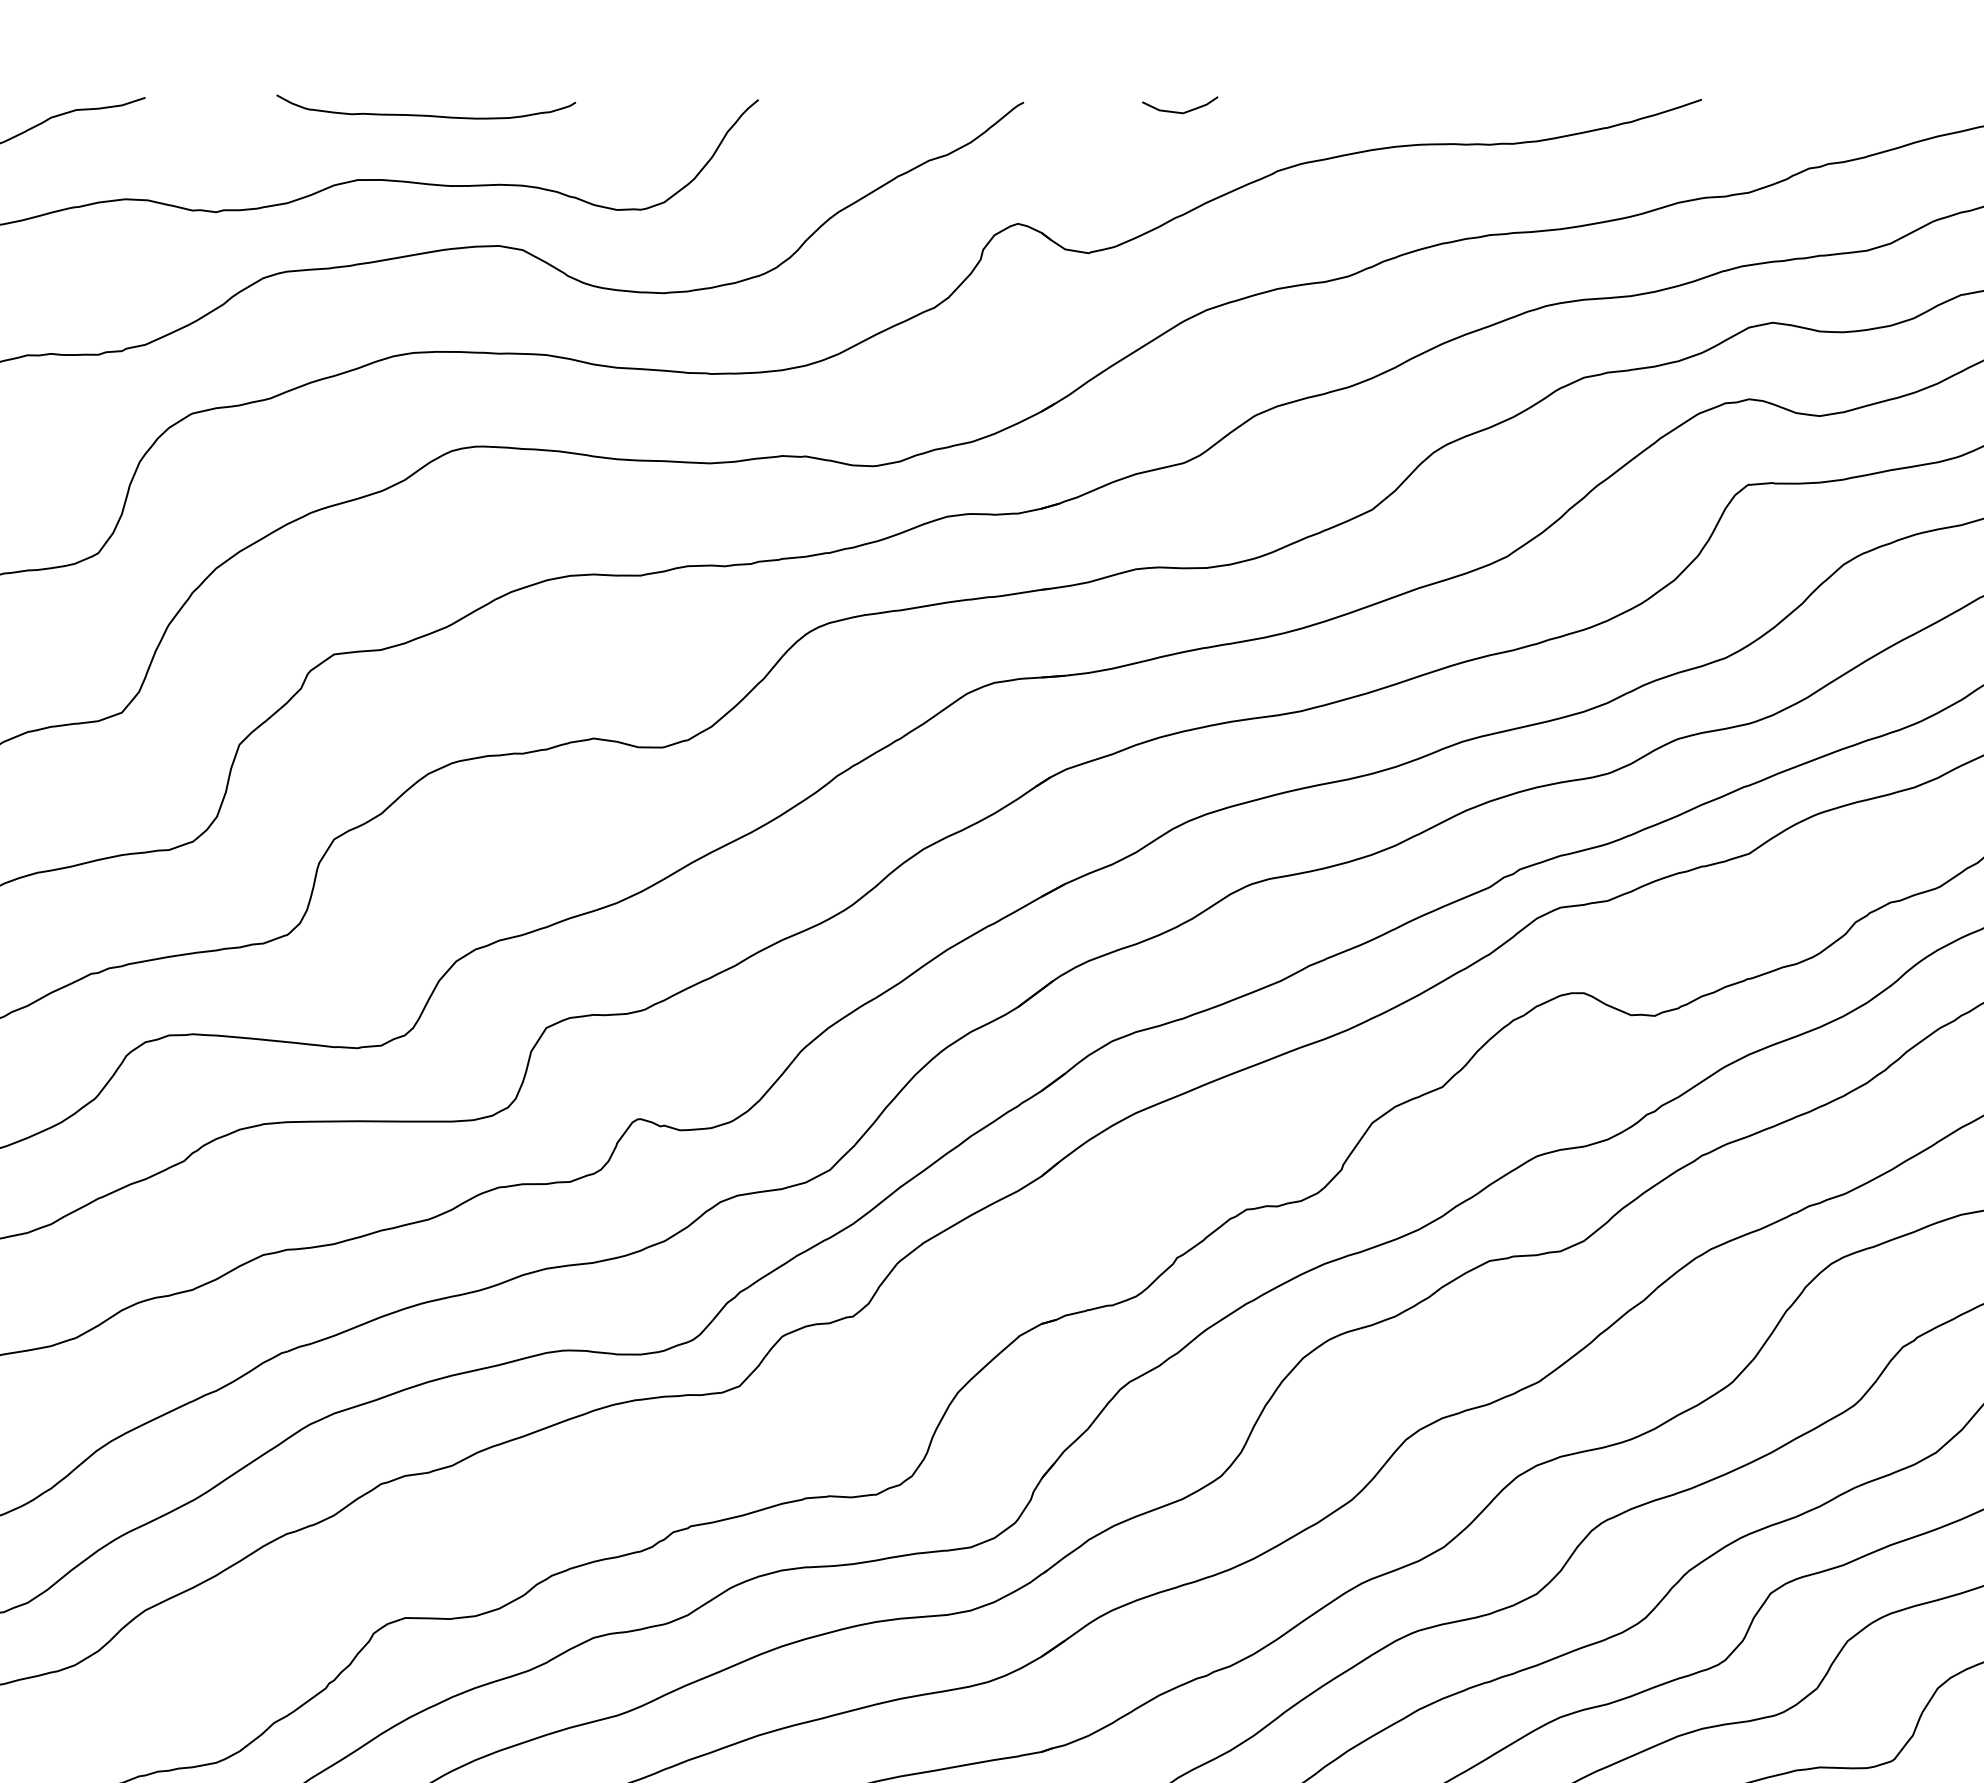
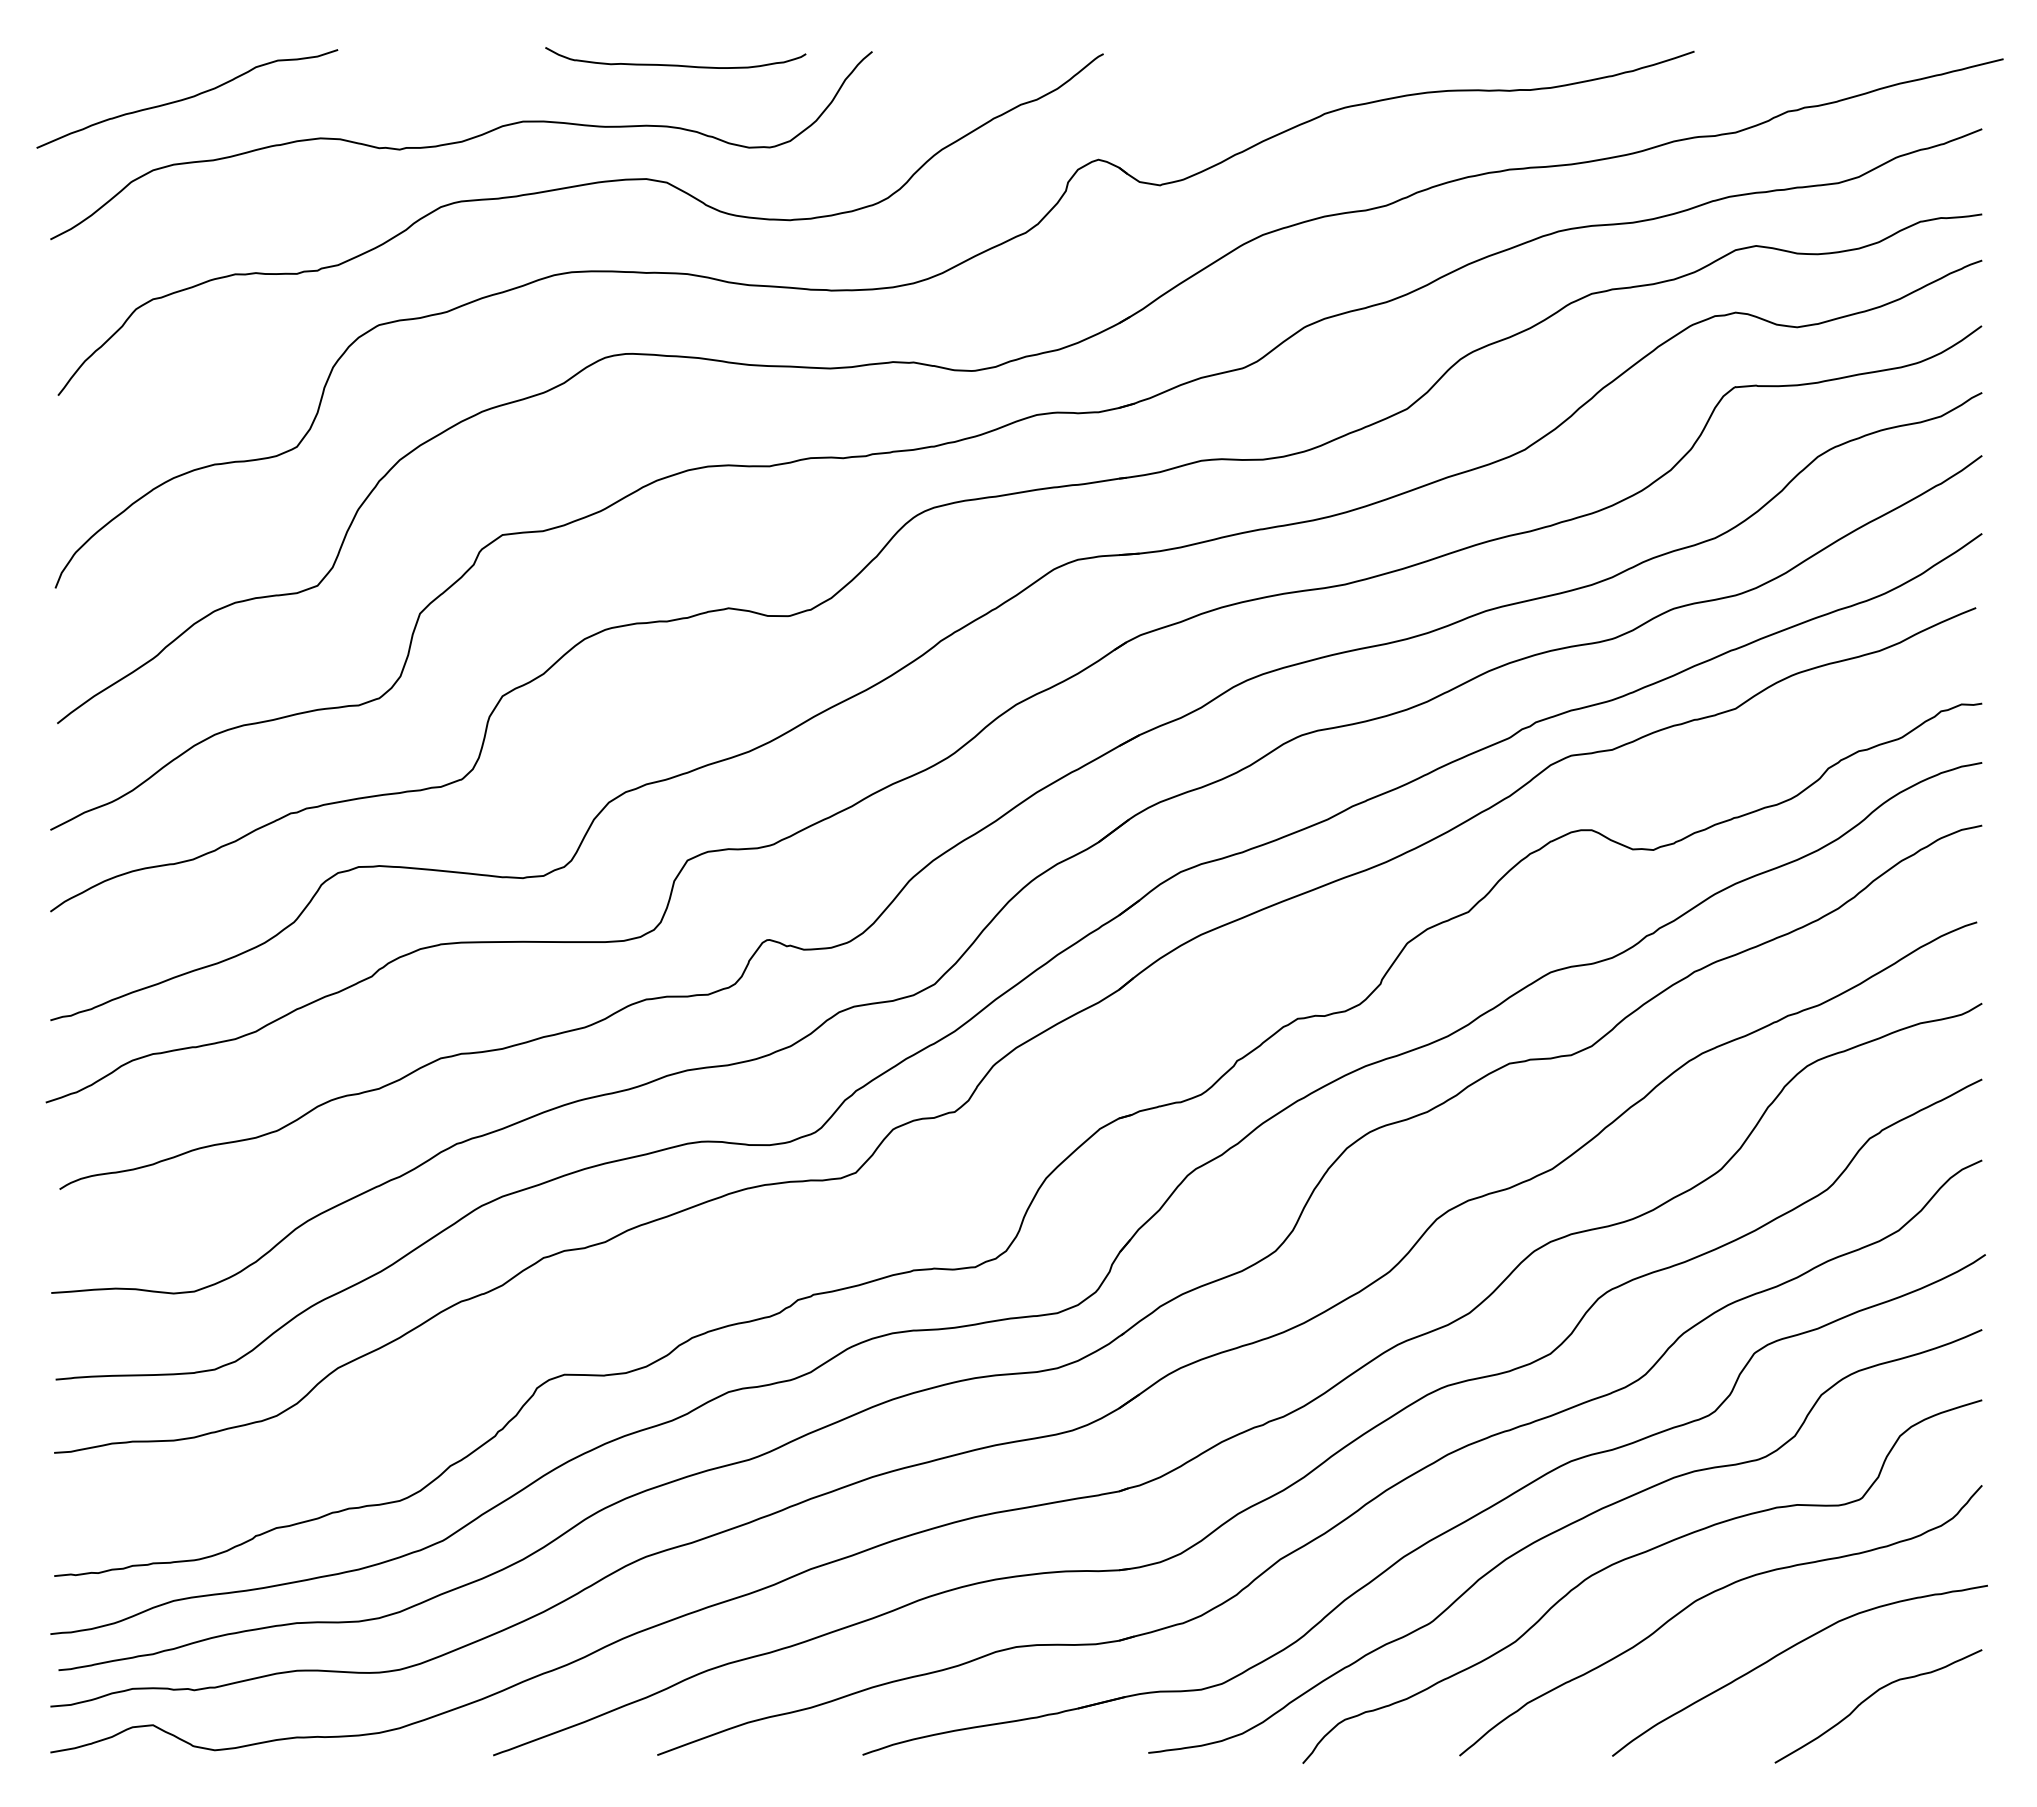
curve: (1177, 111) -> (1237, 61), removed
curve: (425, 114) -> (675, 64), moved

